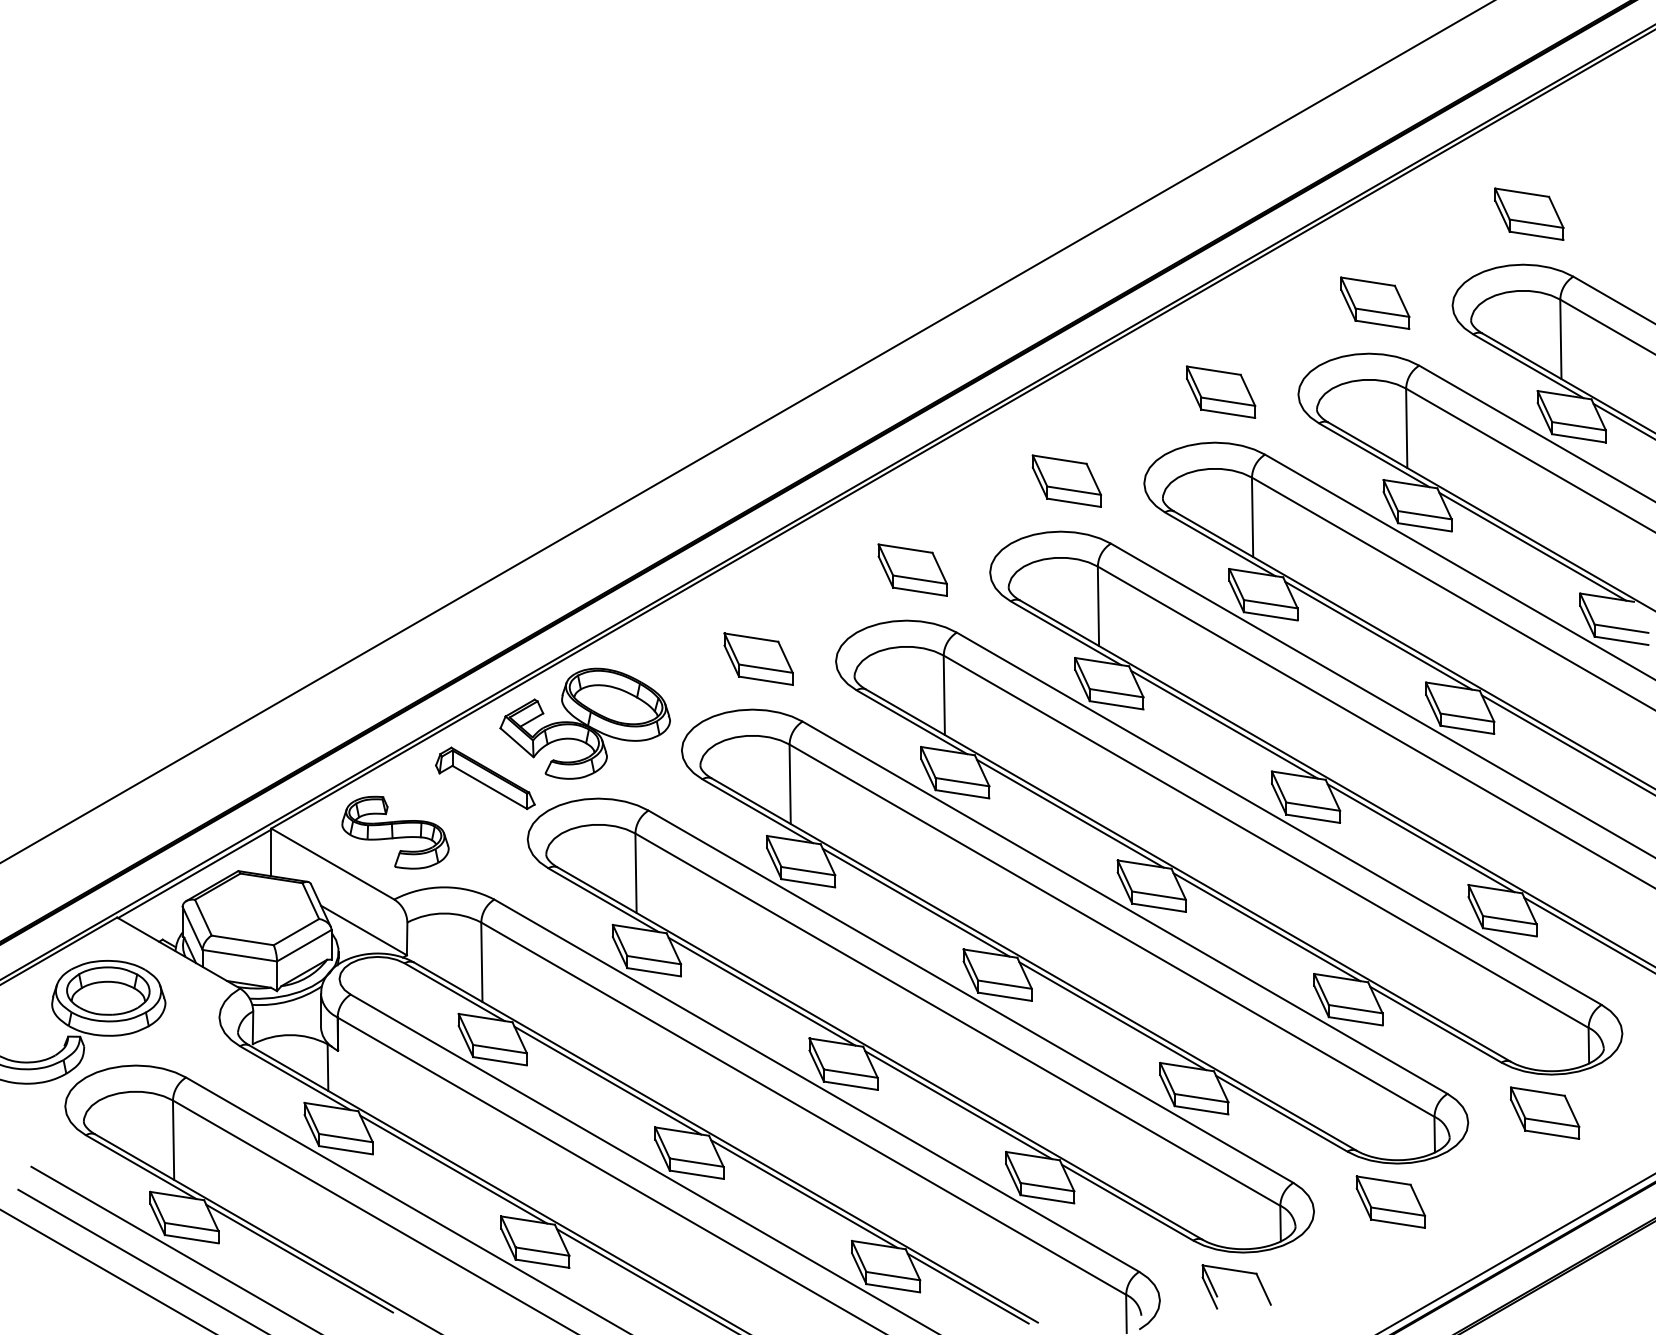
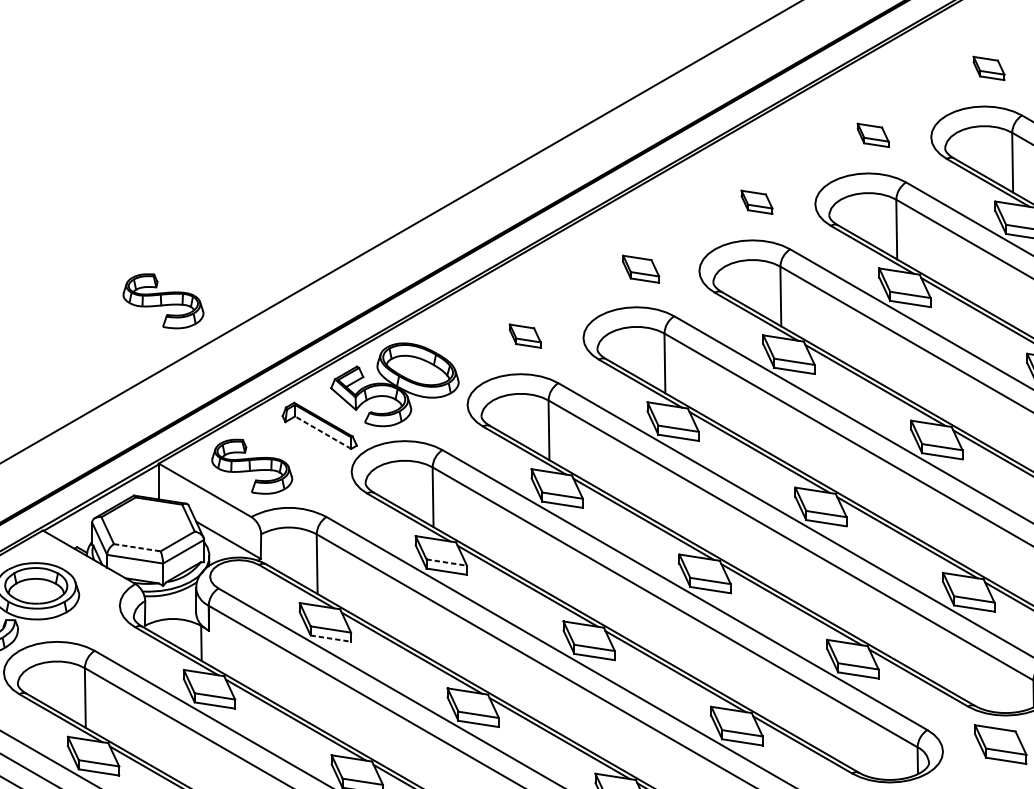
part: (1375, 302) -> (989, 68), size x0.6
part: (1221, 391) -> (873, 134), size x0.6
part: (1066, 480) -> (756, 201), size x0.6
part: (912, 569) -> (641, 268), size x0.7
part: (277, 612) -> (163, 301), added
part: (758, 658) -> (525, 335), size x0.6
line: (489, 787) -> (322, 432), solid -> dashed
line: (243, 940) -> (137, 547), solid -> dashed
line: (654, 960) -> (446, 562), solid -> dashed
line: (500, 1061) -> (331, 638), solid -> dashed

